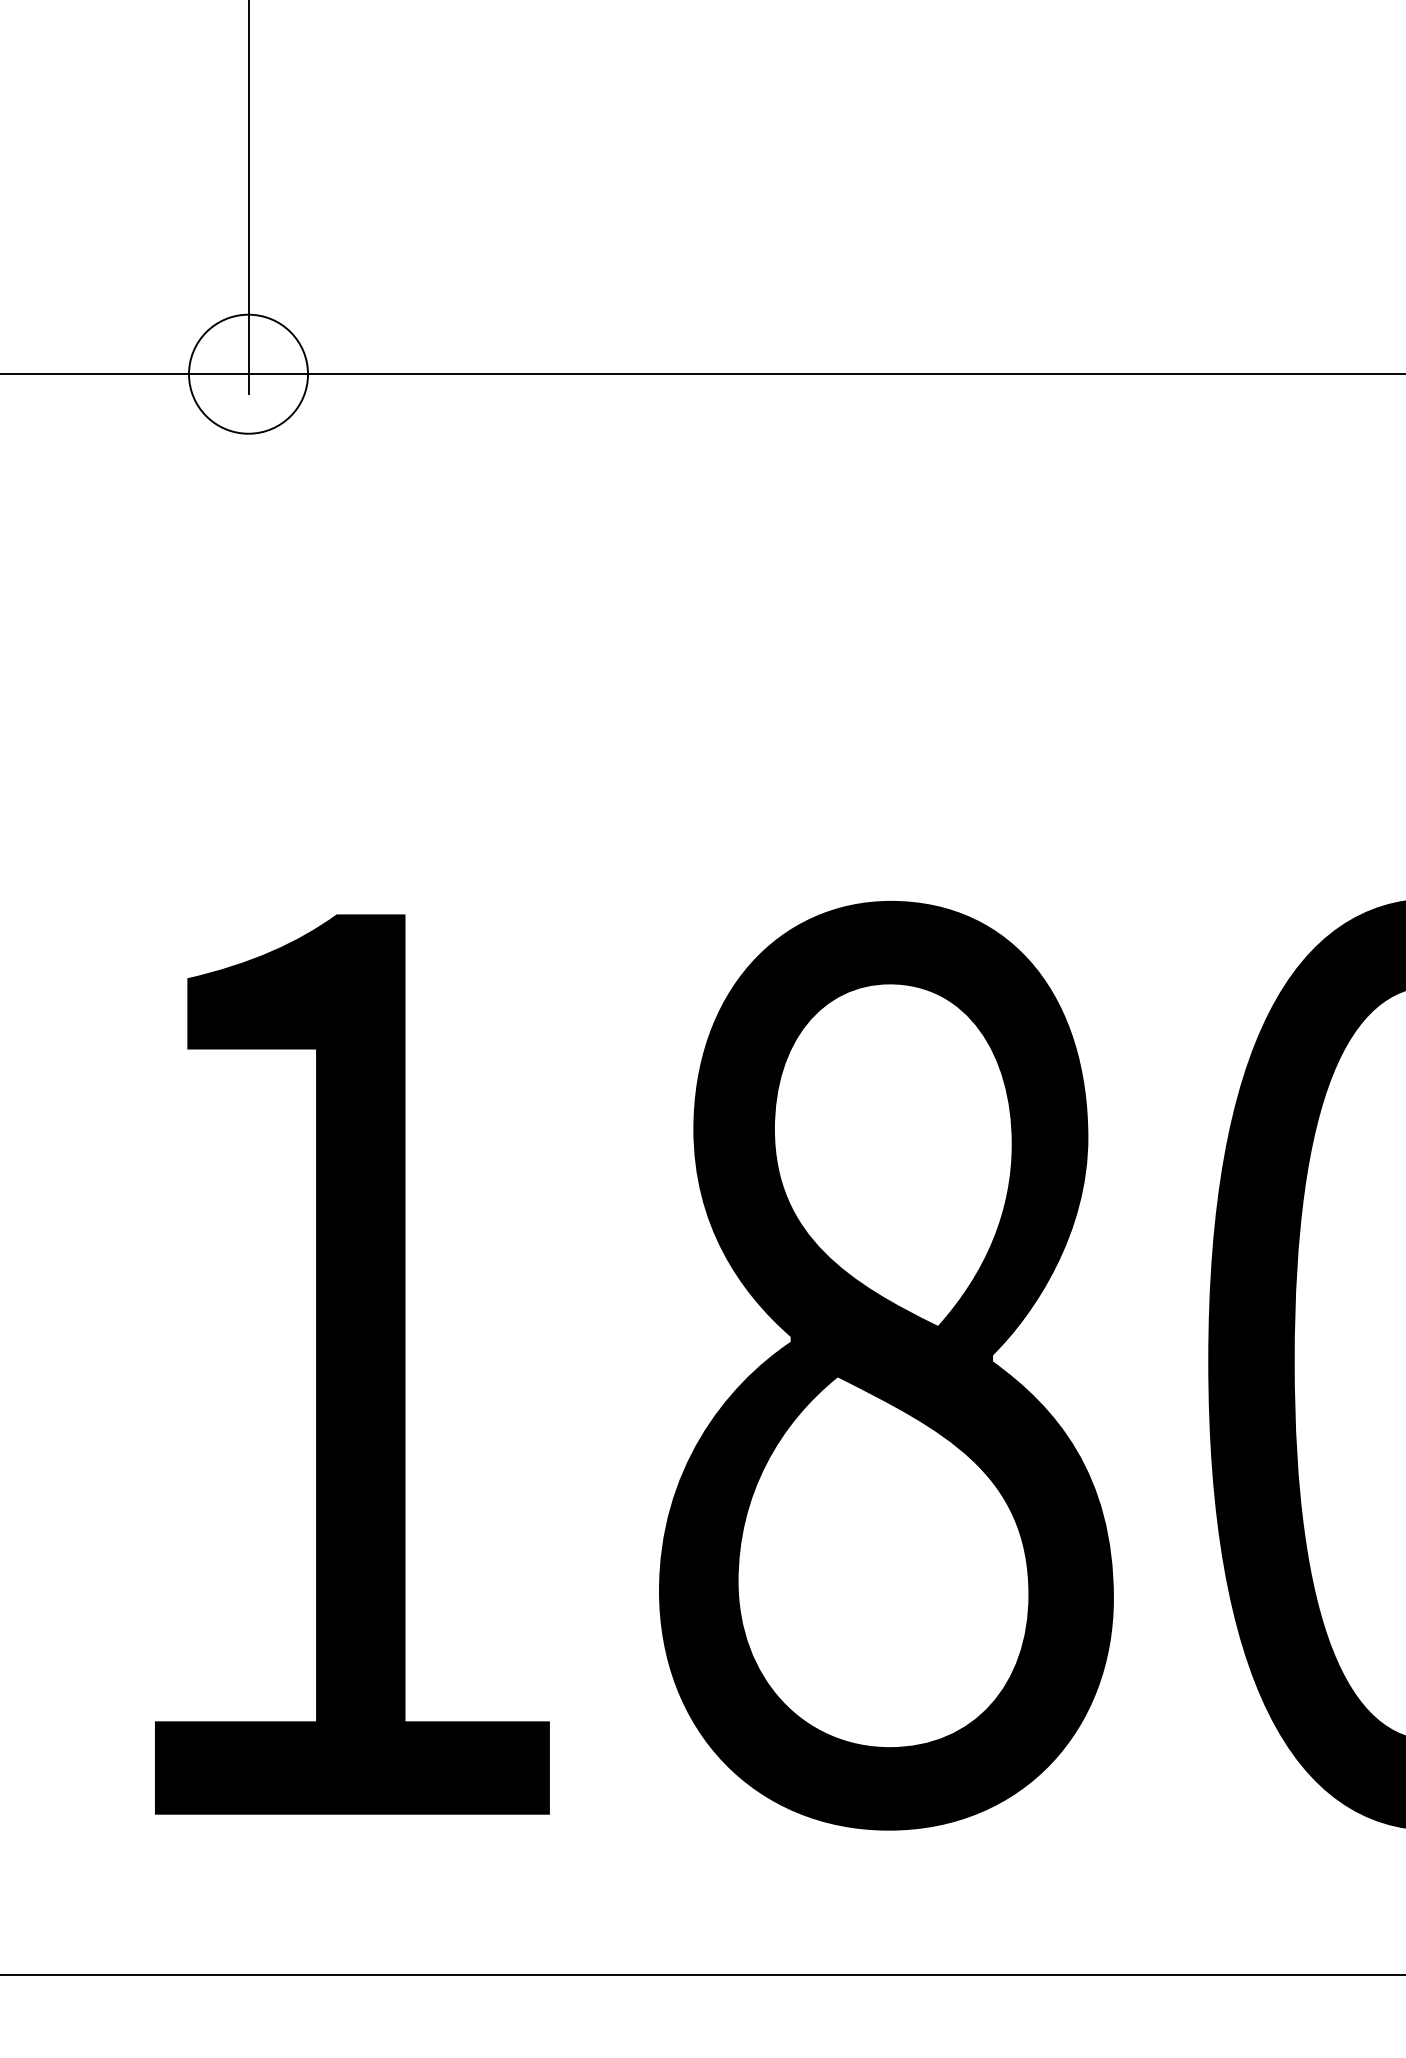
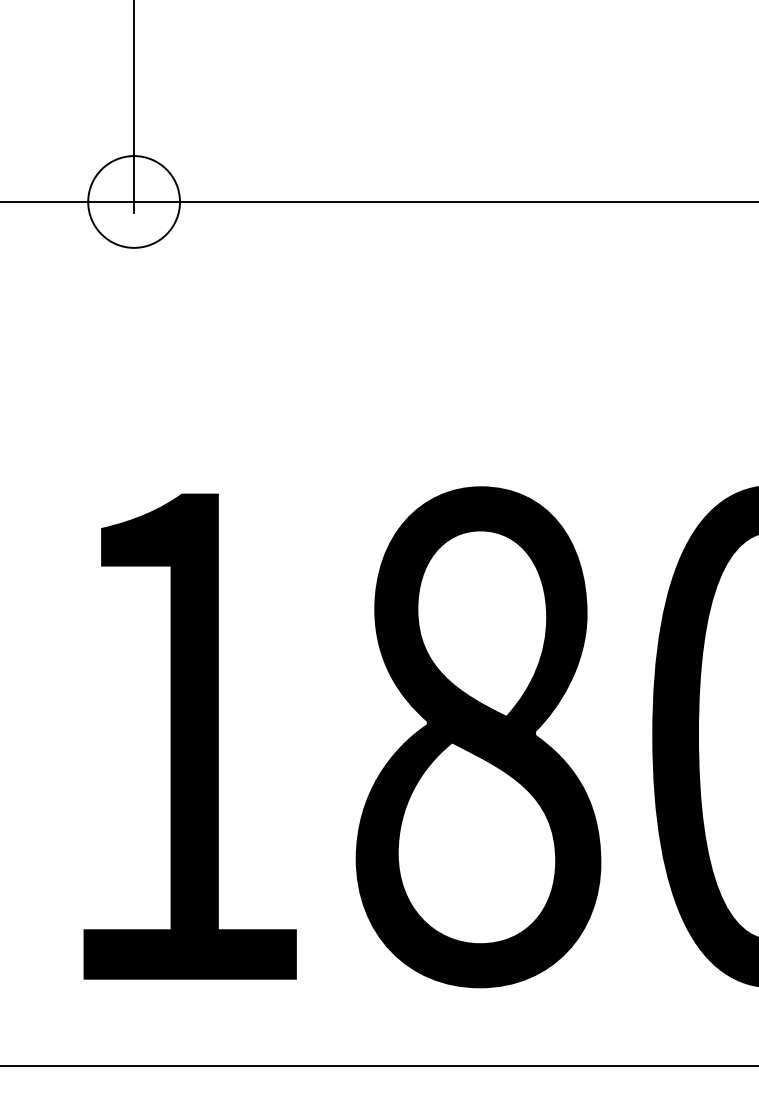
circle: (249, 373) -> (134, 201), size x1.43

